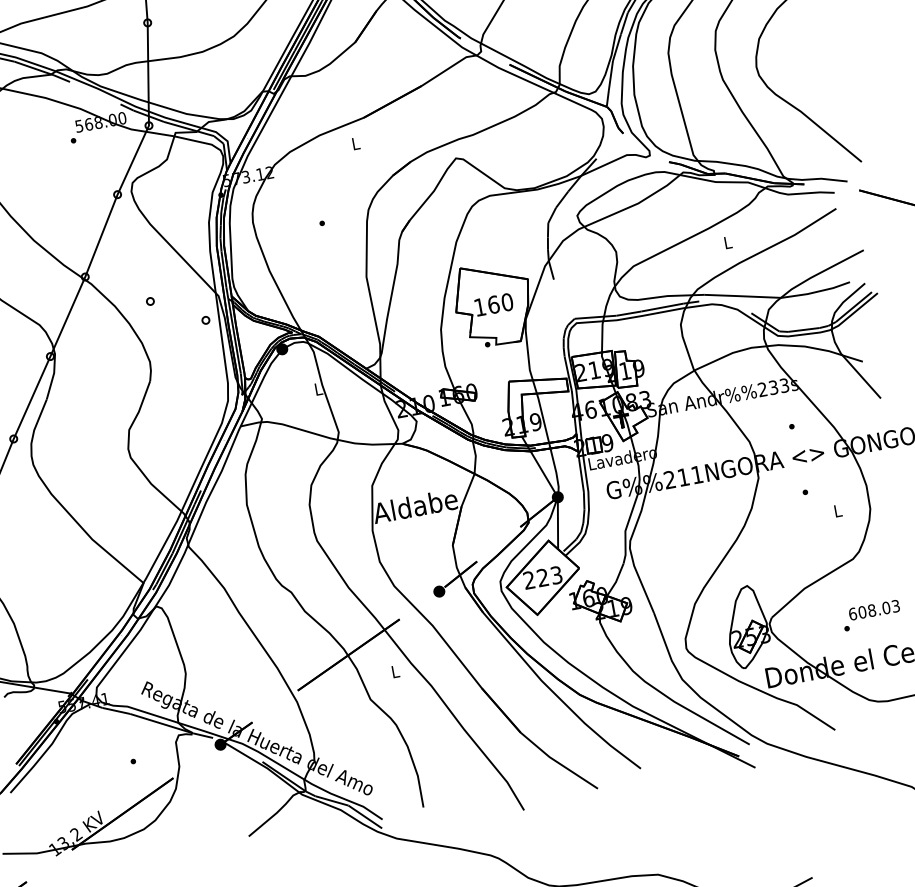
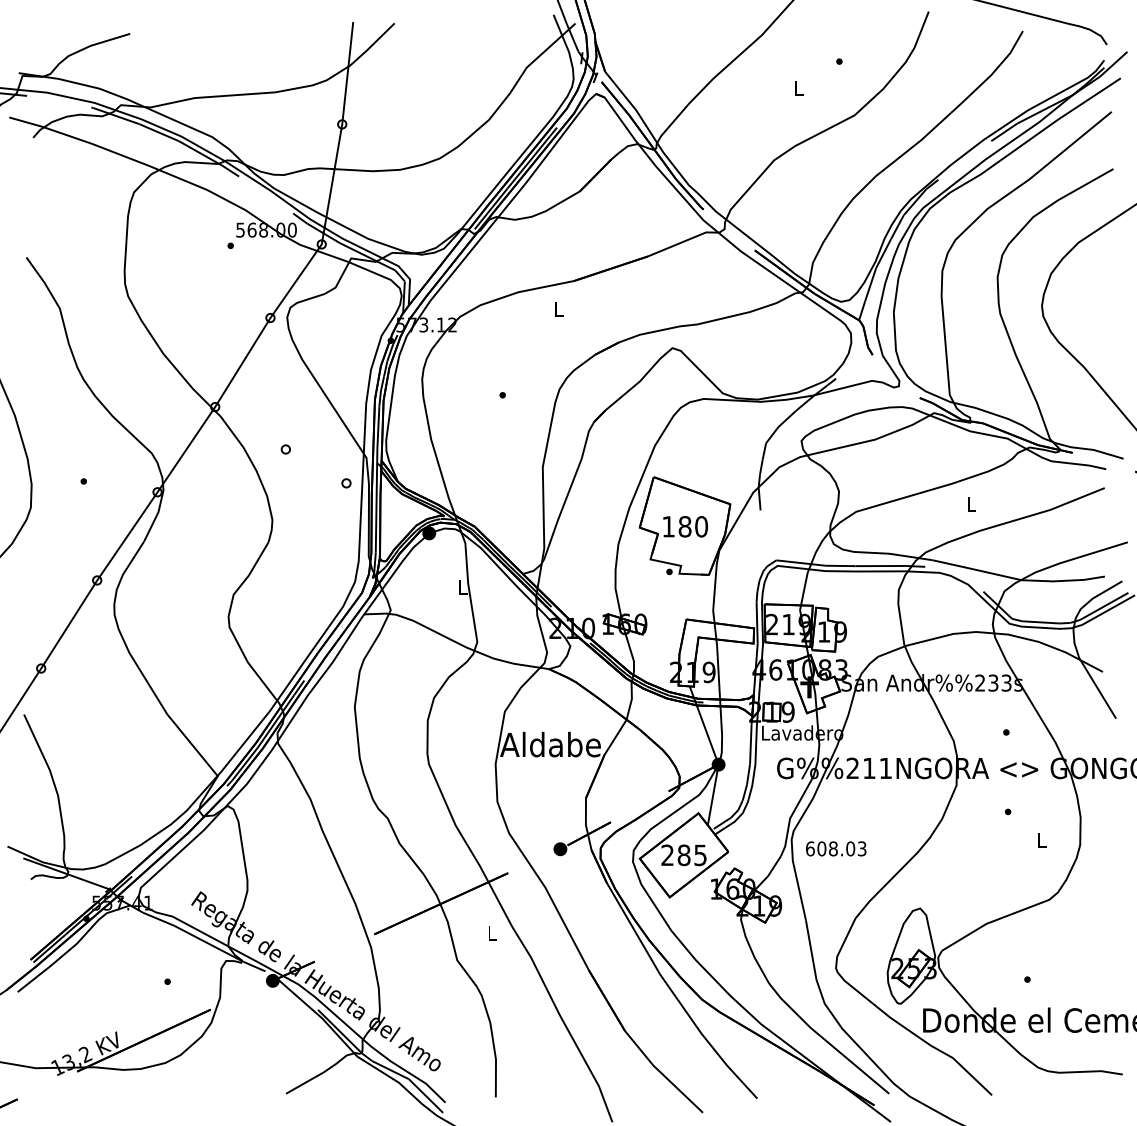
text: (493, 304) -> (684, 526), 160 -> 180
text: (549, 576) -> (691, 855), 223 -> 285
text: (874, 609) -> (836, 848), moved

